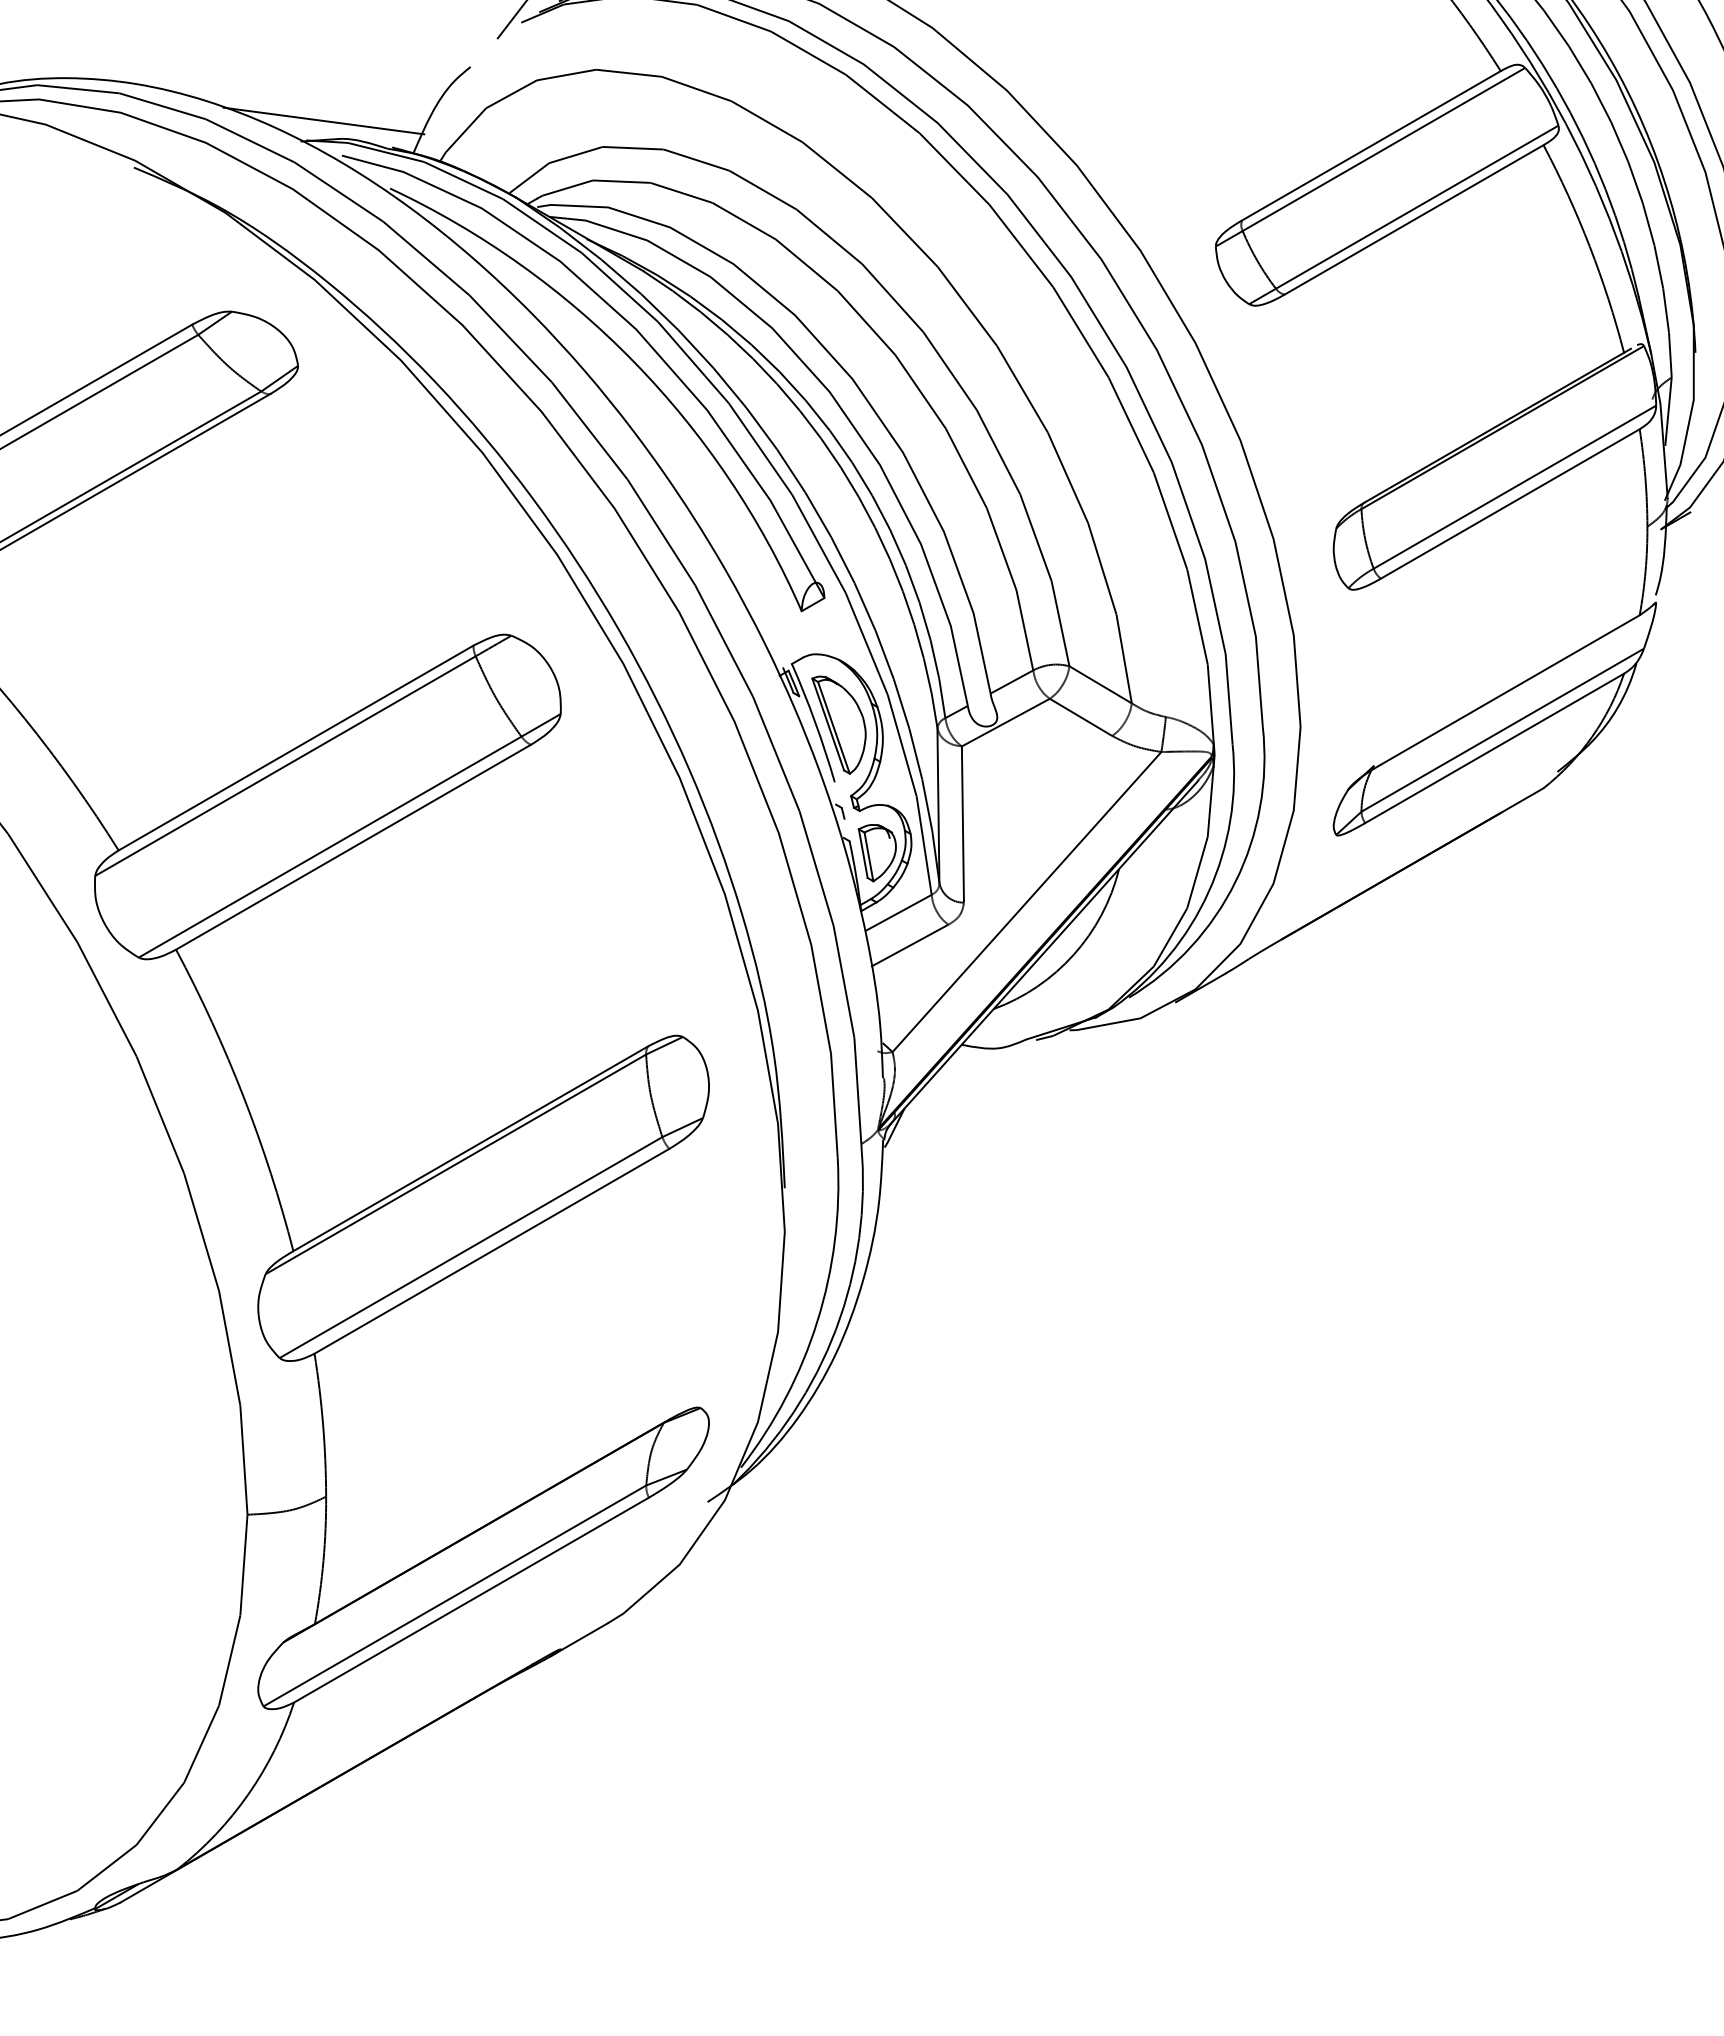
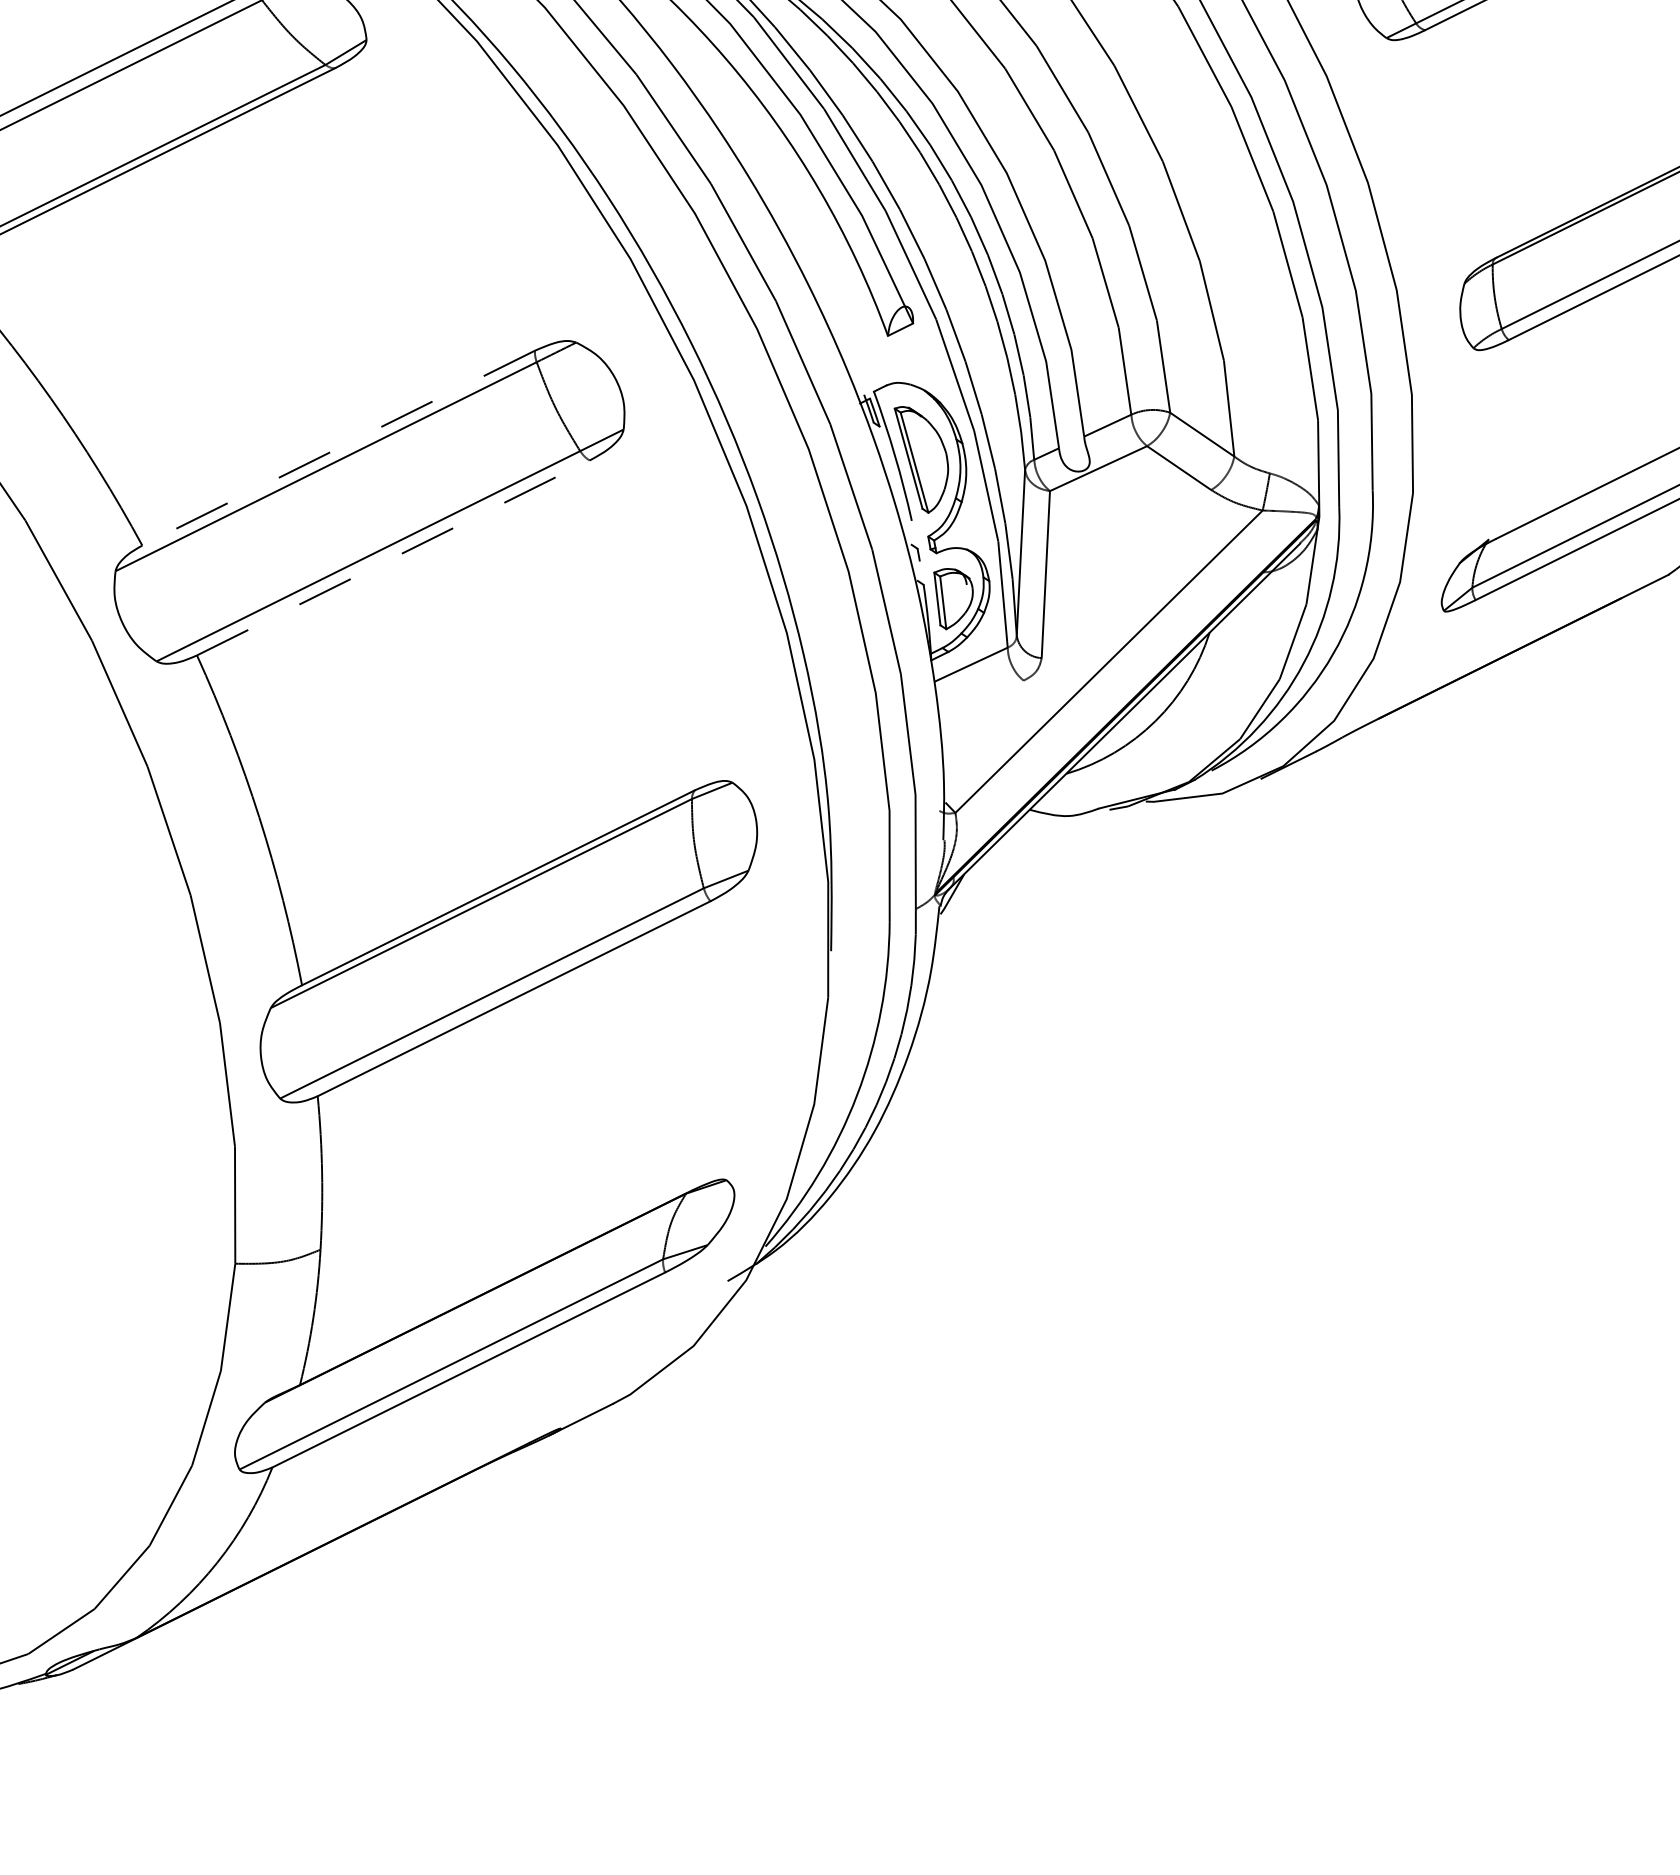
line: (296, 748) -> (339, 448), solid -> dashed
line: (353, 847) -> (393, 558), solid -> dashed
line: (909, 945) -> (980, 700), removed

